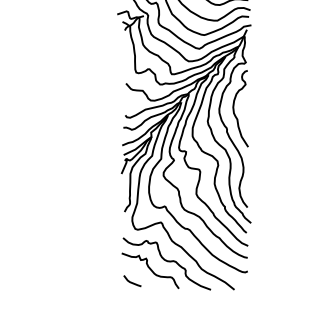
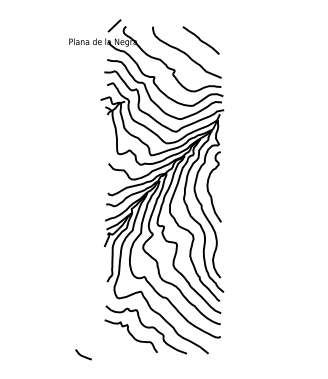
line: (132, 281) -> (83, 355), moved

